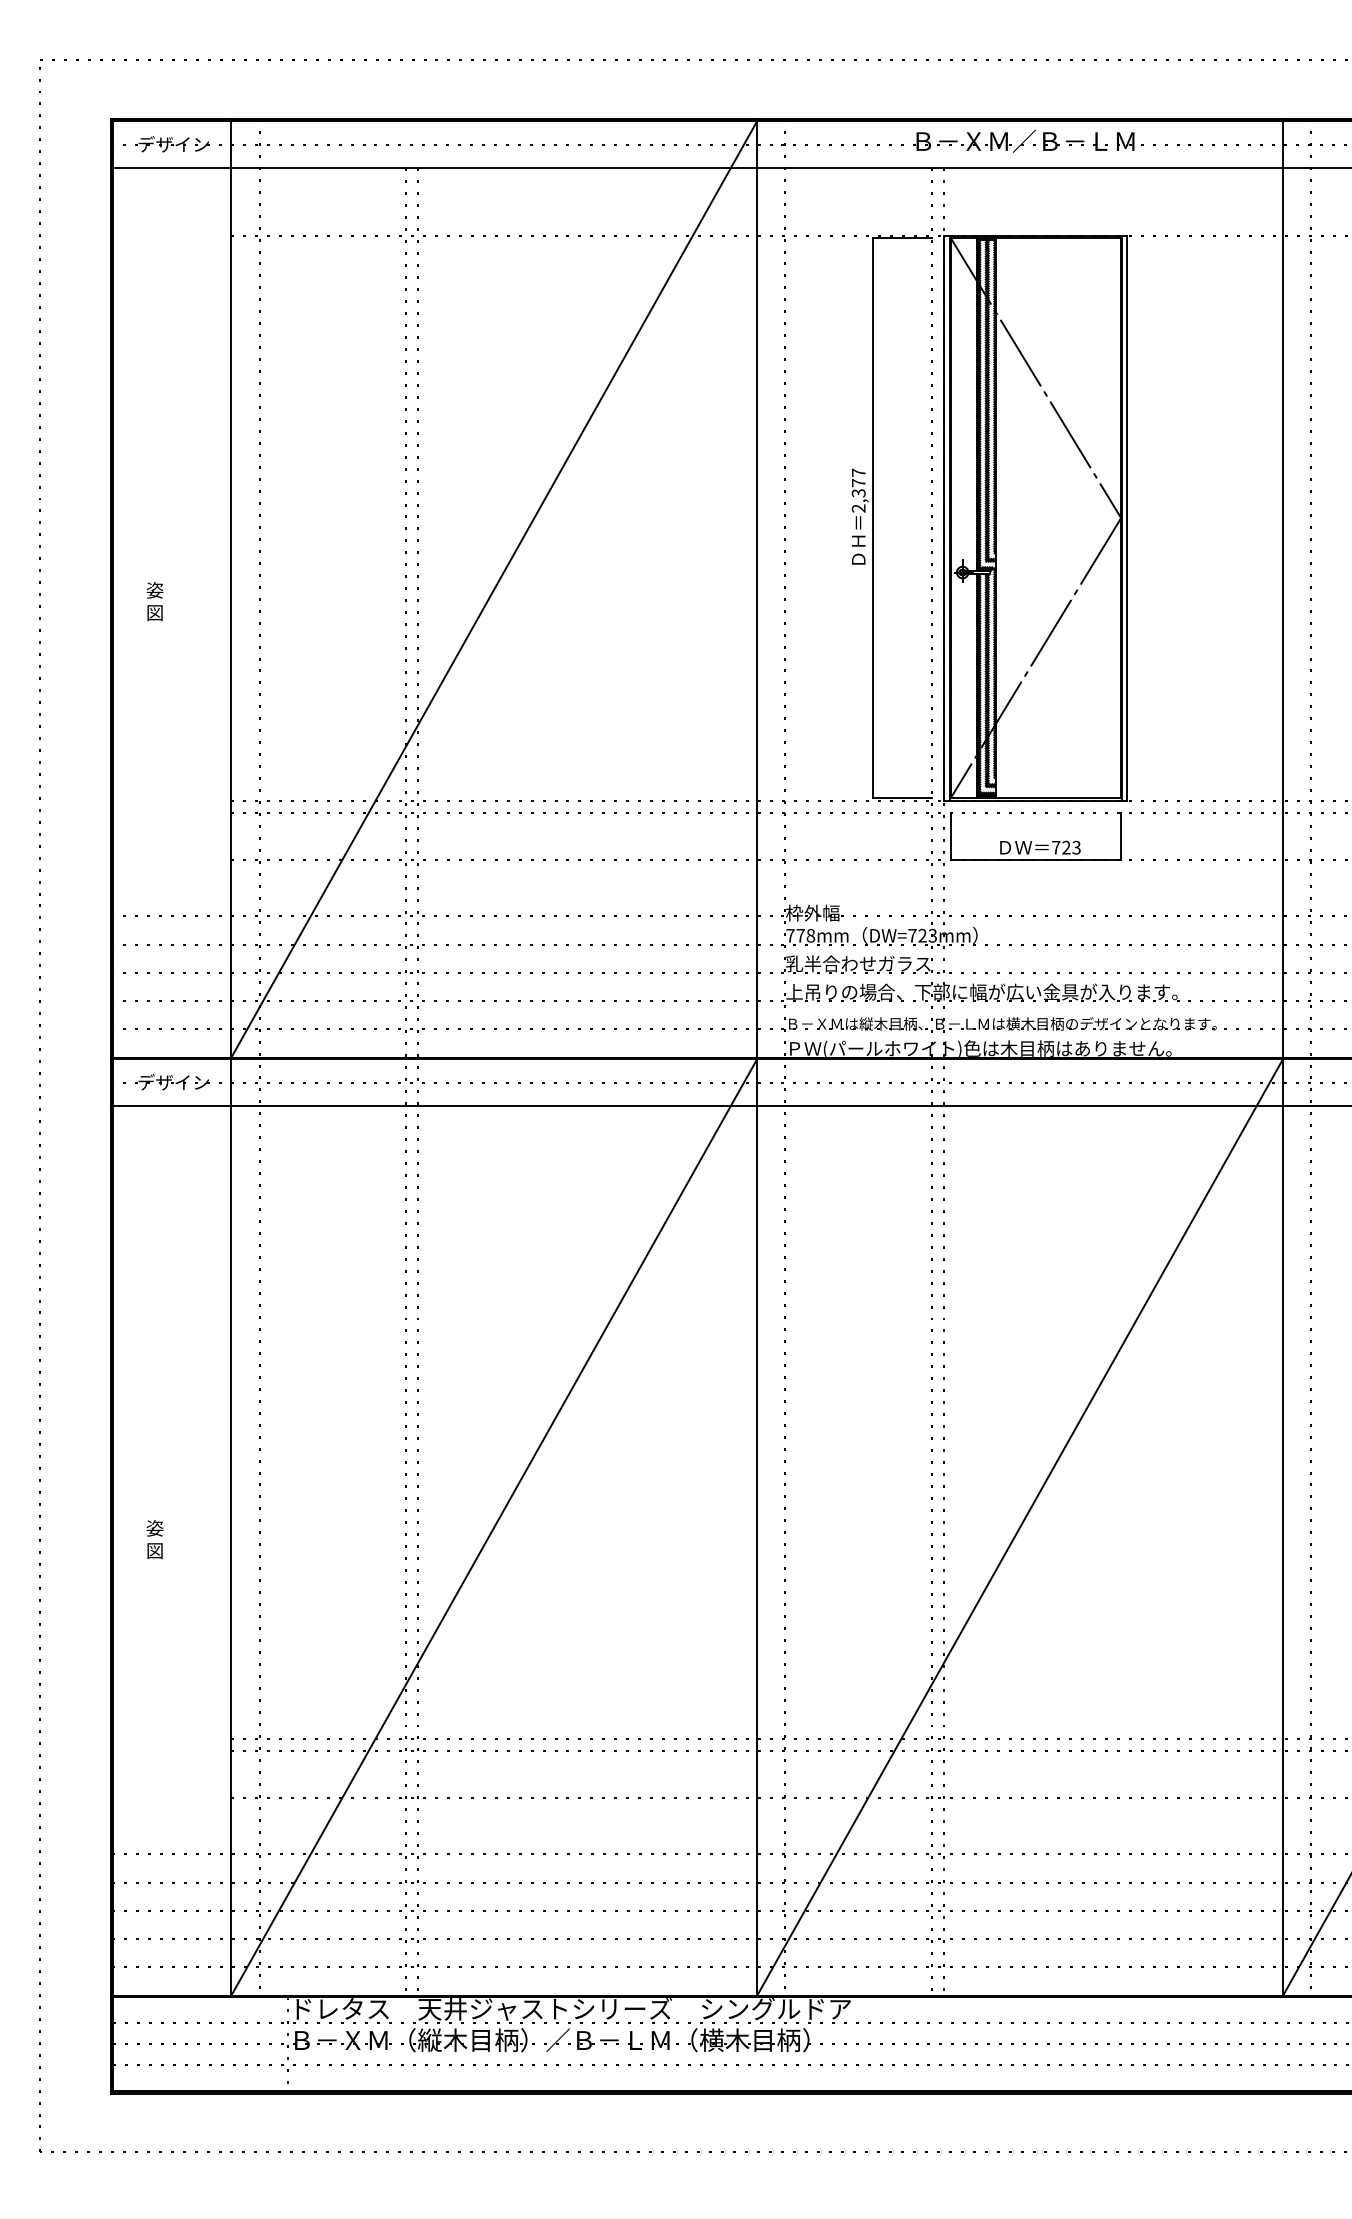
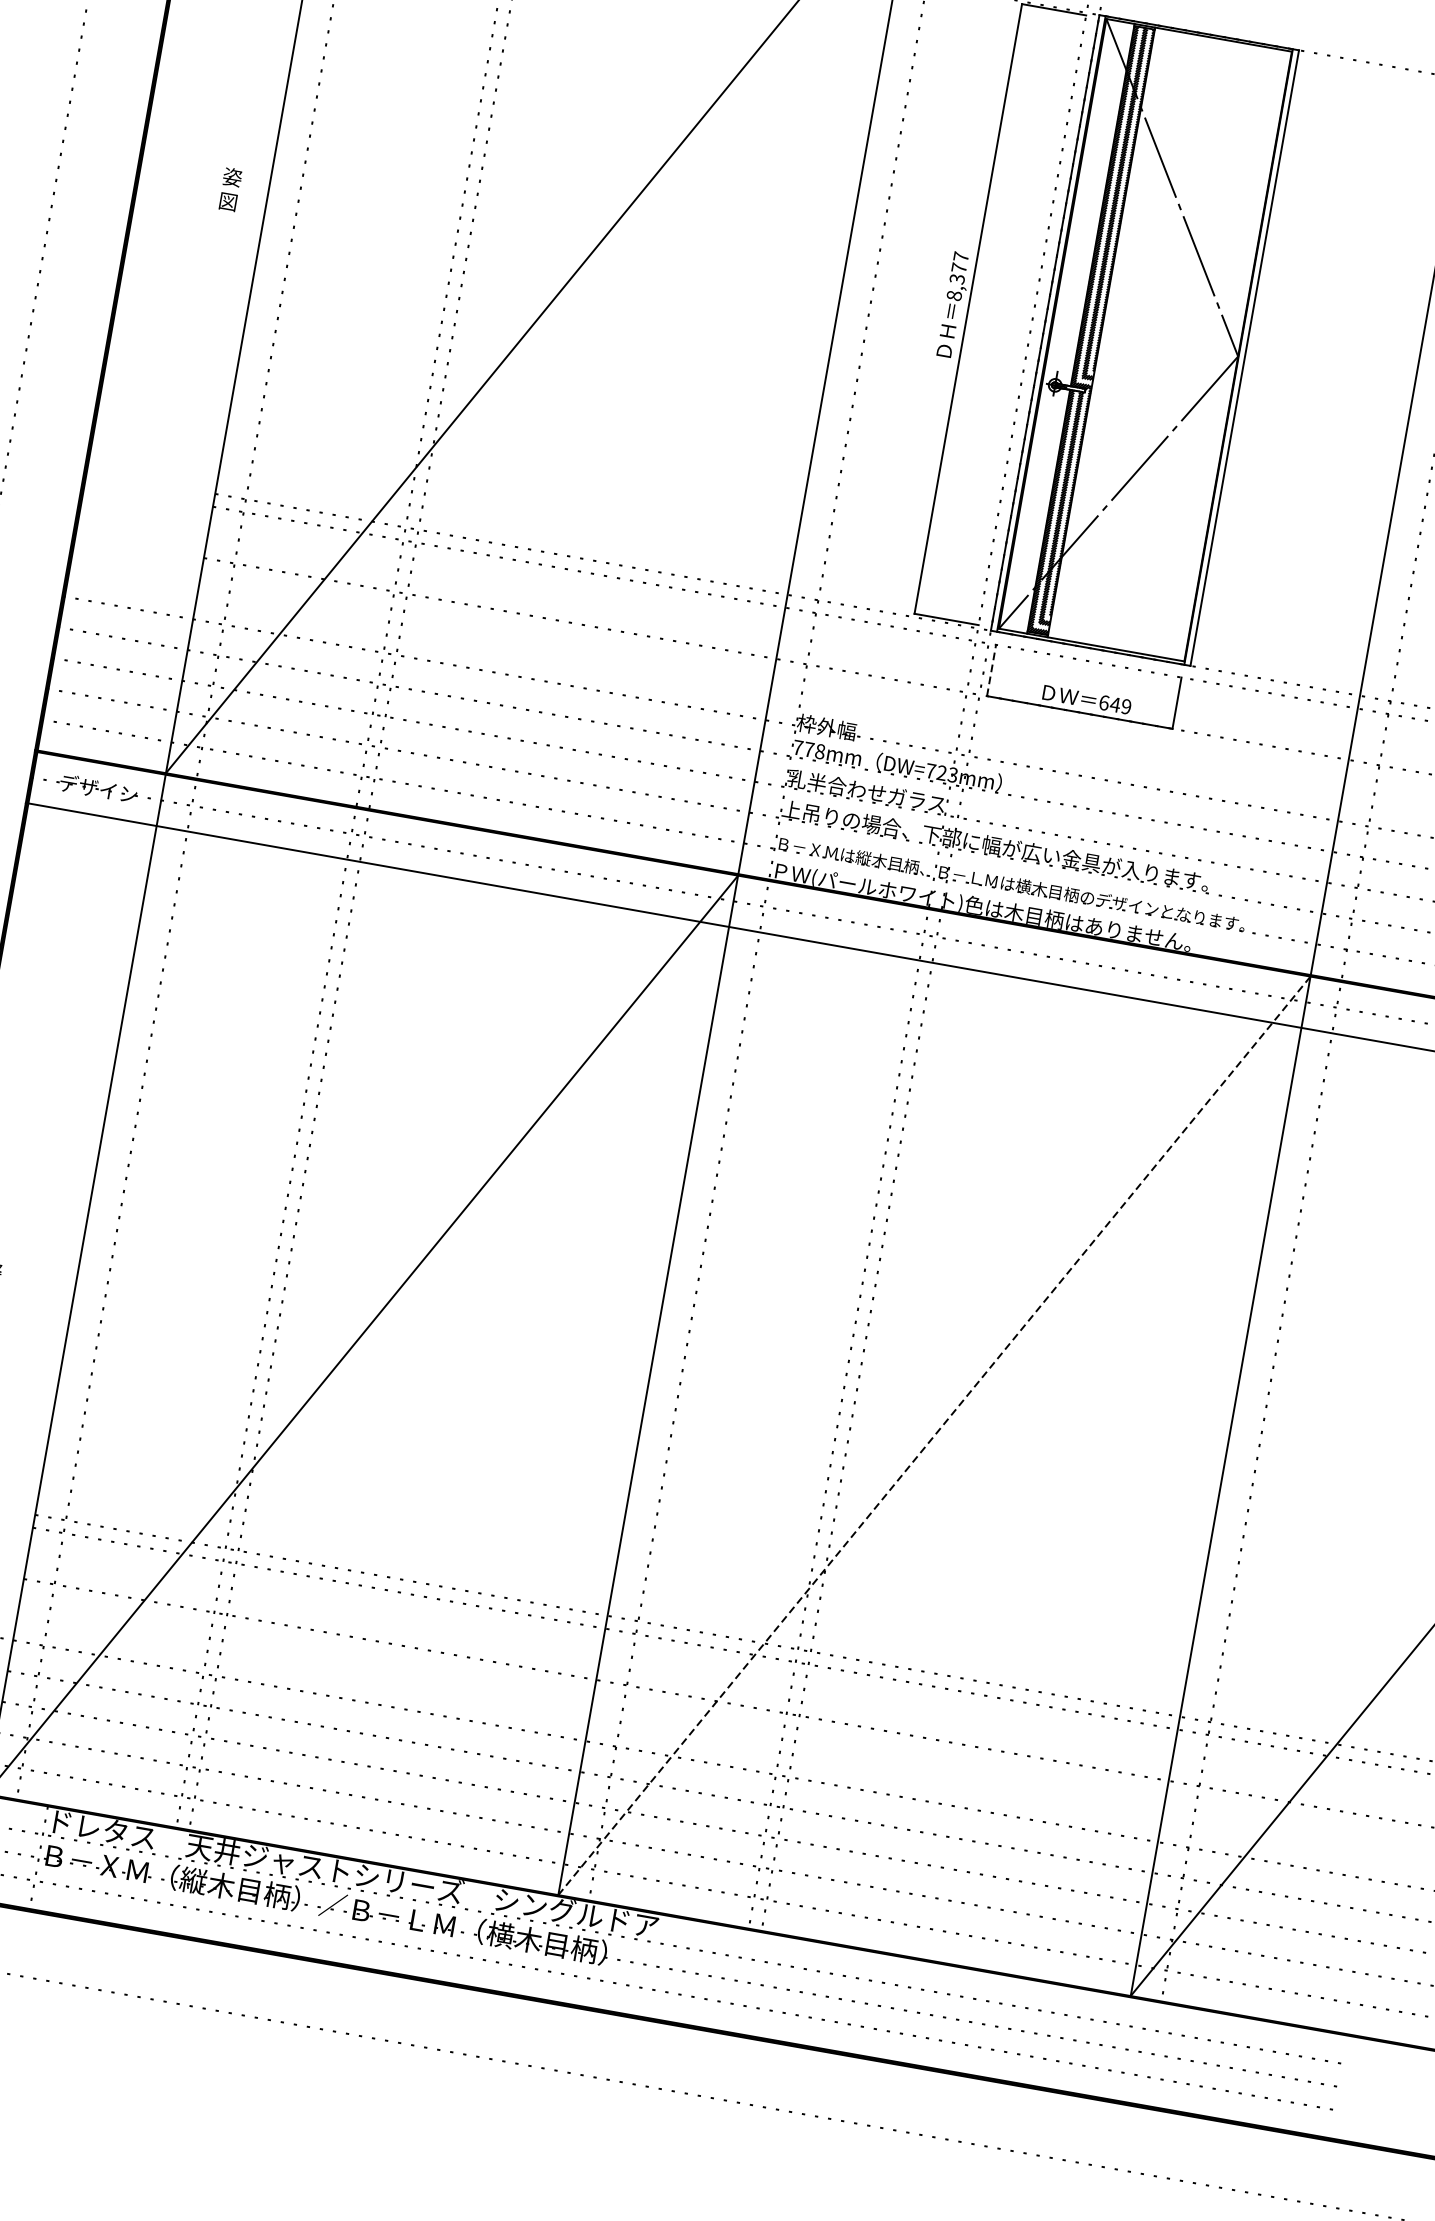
text: (858, 508) -> (954, 295), 2,377 -> 8,377
text: (154, 601) -> (229, 189), moved
line: (950, 836) -> (991, 670), solid -> dashed
text: (1066, 847) -> (1115, 704), 723 -> 649
line: (1020, 1527) -> (934, 1435), solid -> dashed

